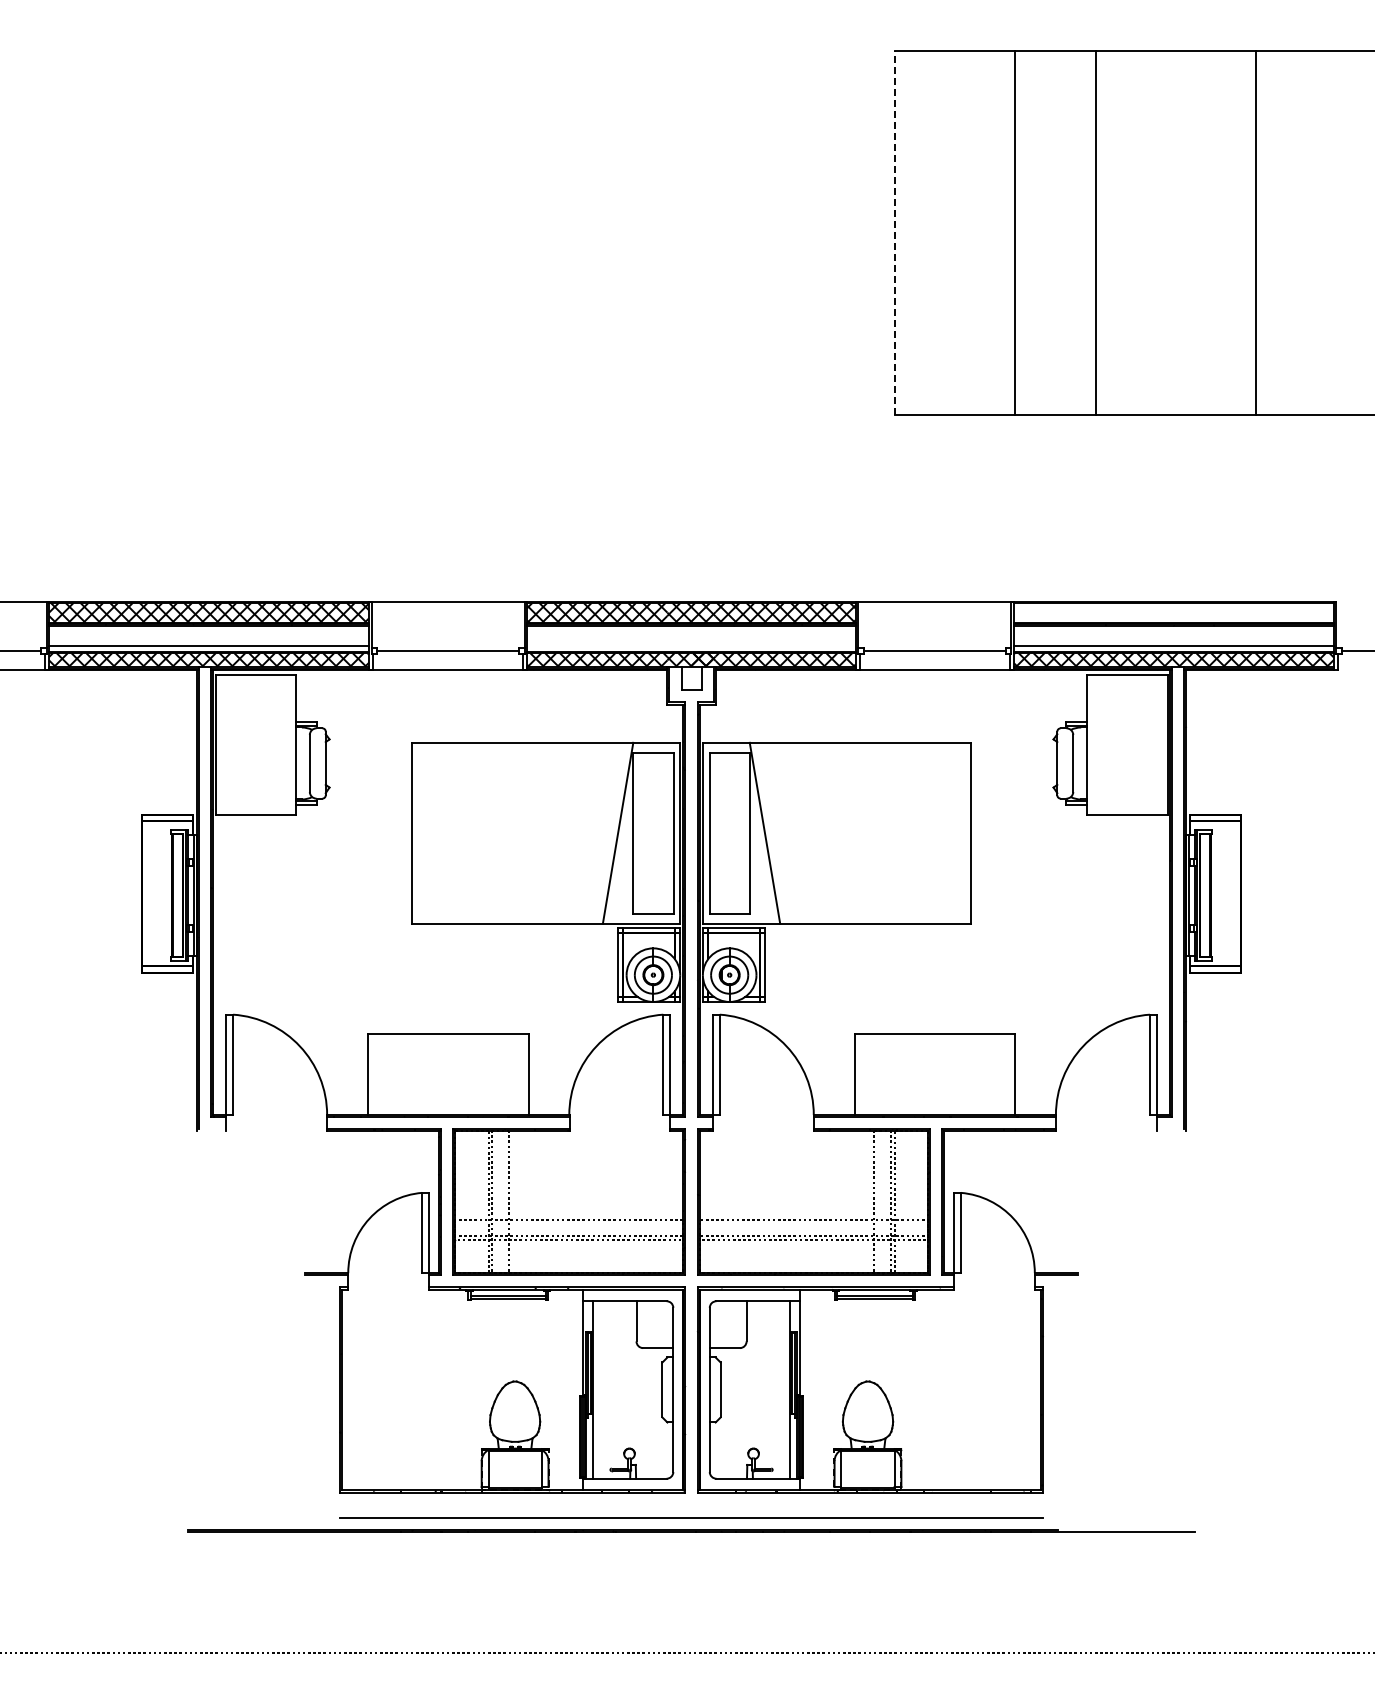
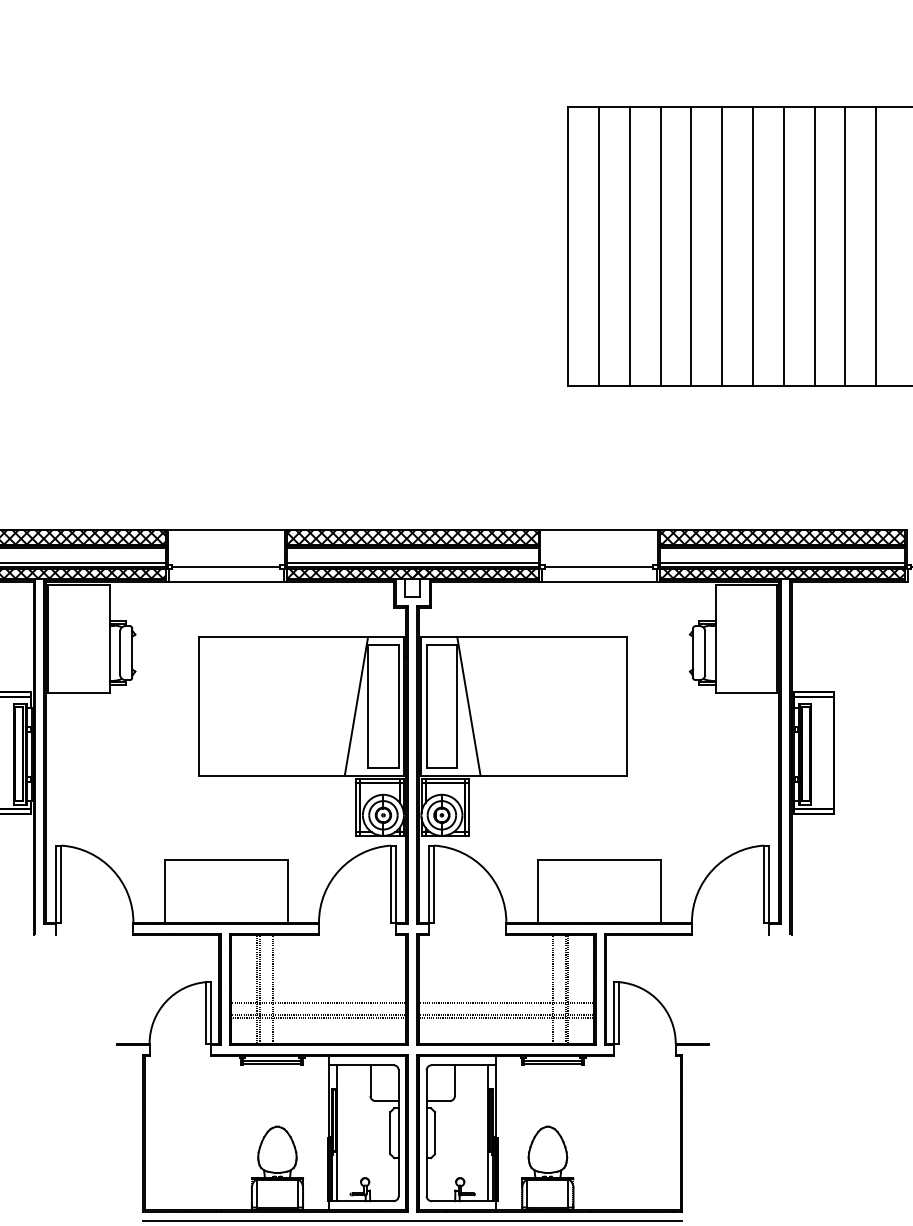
line: (894, 232) -> (568, 246), dashed -> solid
line: (934, 232) -> (598, 246), added
line: (974, 232) -> (629, 246), added
line: (1055, 232) -> (691, 246), added
line: (1135, 232) -> (752, 246), added
line: (1175, 232) -> (783, 246), added
line: (1216, 232) -> (814, 246), added
line: (1296, 232) -> (876, 246), added
hatch: (1173, 612) -> (782, 537), added
line: (691, 645) -> (412, 562), added
line: (691, 1504) -> (412, 1220), added

